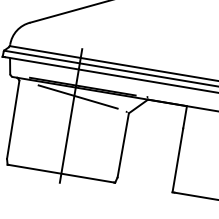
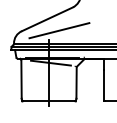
line: (106, 33) -> (59, 30), added

